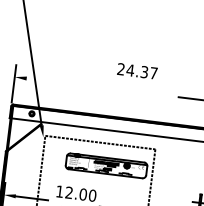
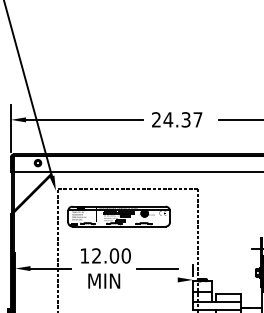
text: (137, 71) -> (177, 119), moved
line: (72, 83) -> (84, 119), added
part: (106, 165) -> (118, 216), moved

